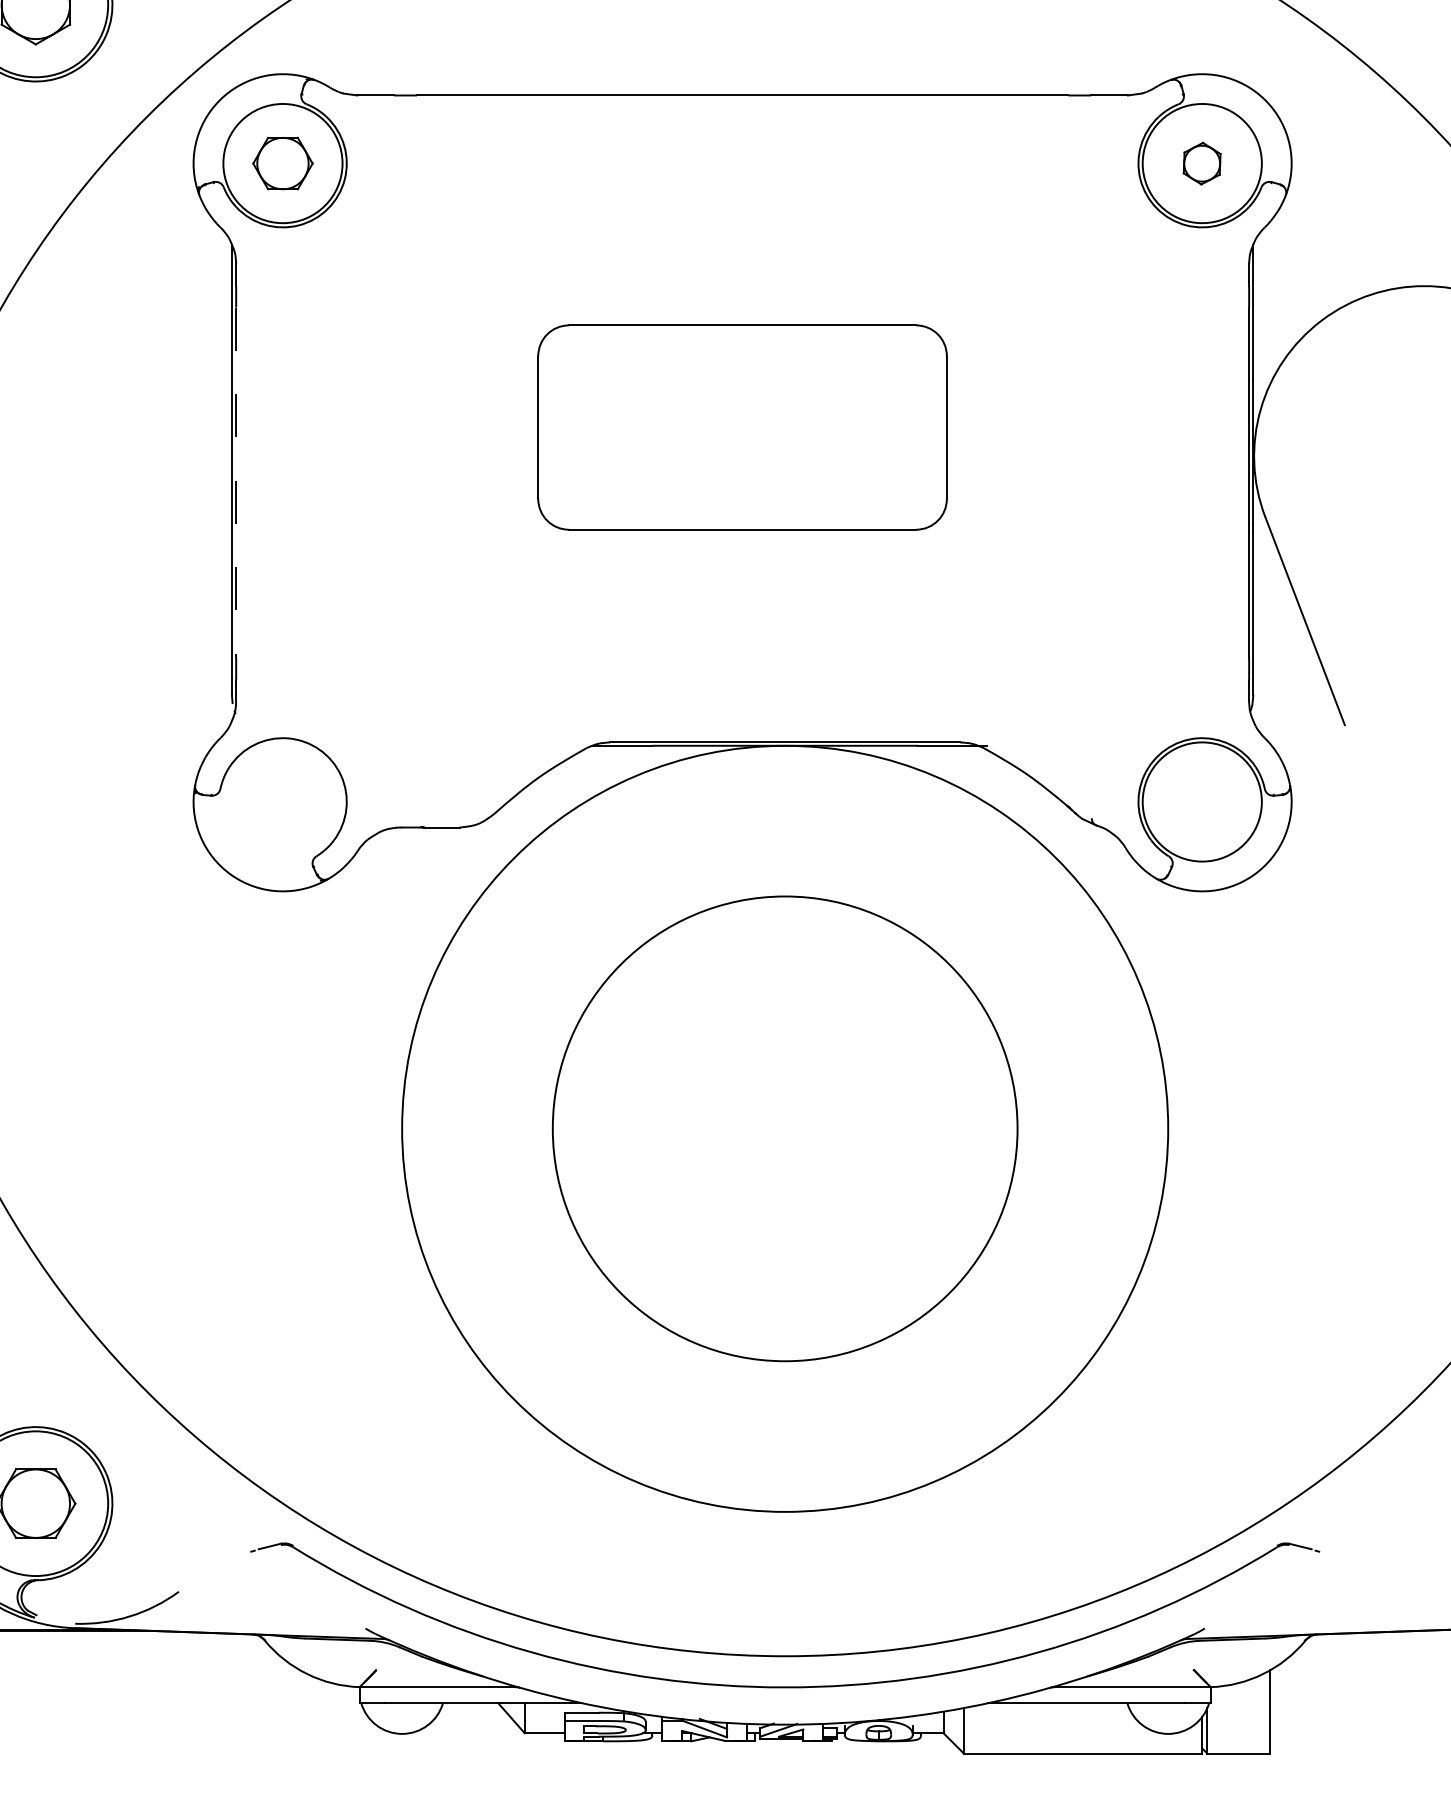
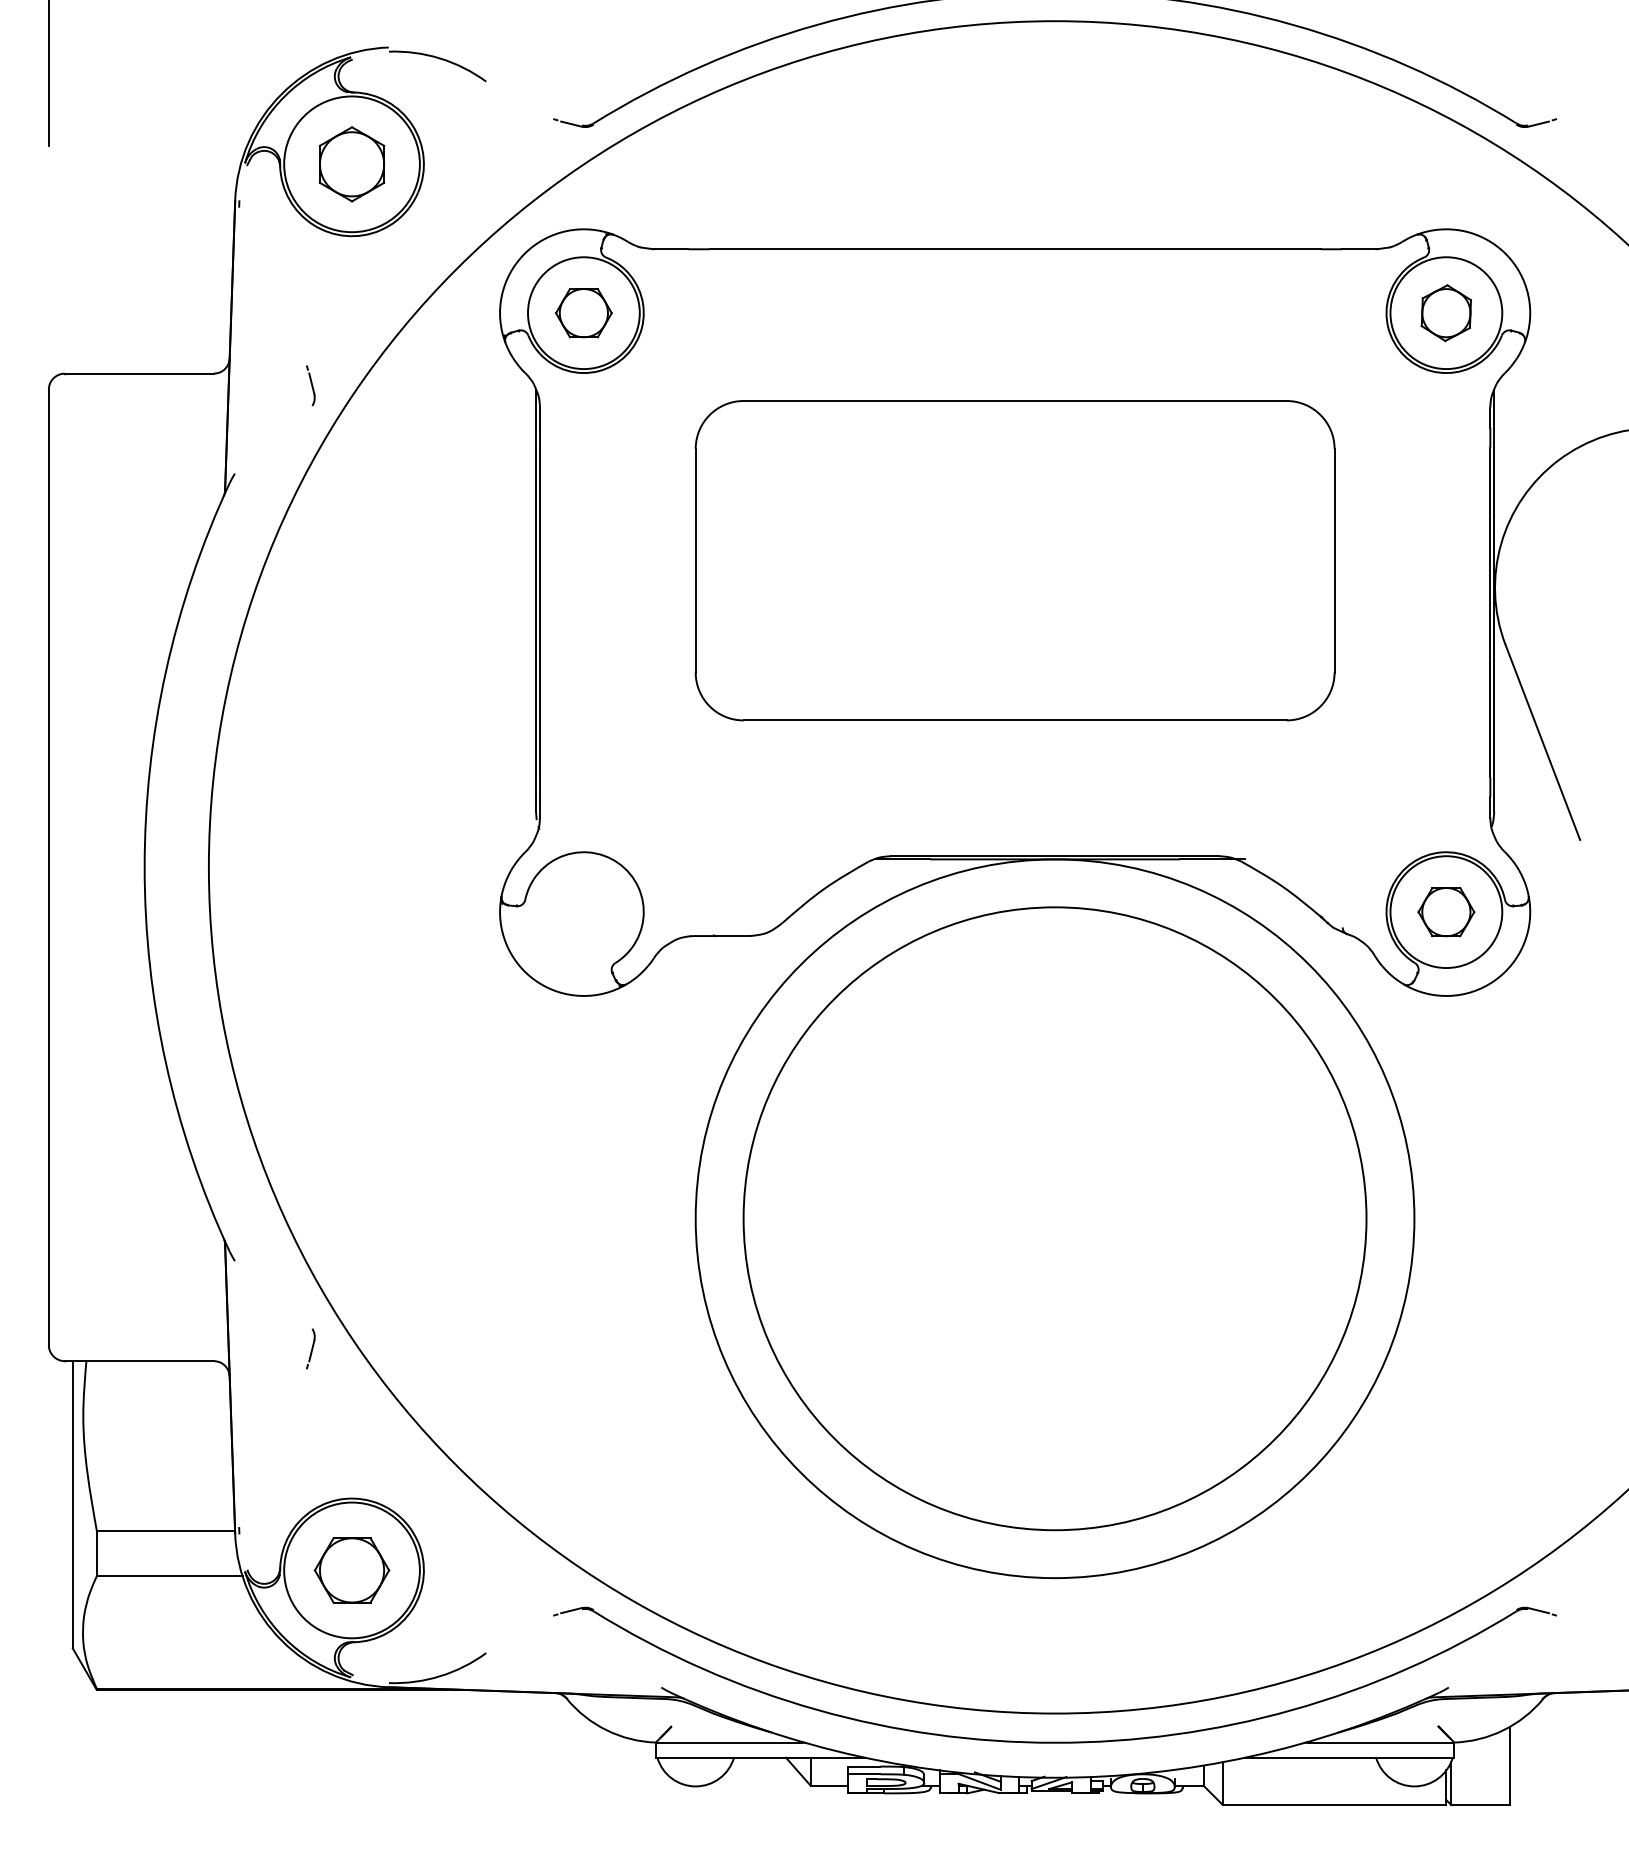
part: (1201, 163) -> (1445, 313), size x1.43
part: (741, 427) -> (1014, 560), size x1.67
line: (236, 483) -> (540, 613), dashed -> solid
part: (1202, 801) -> (1446, 911), added
circle: (784, 1128) -> (1054, 1218), size x1.43

